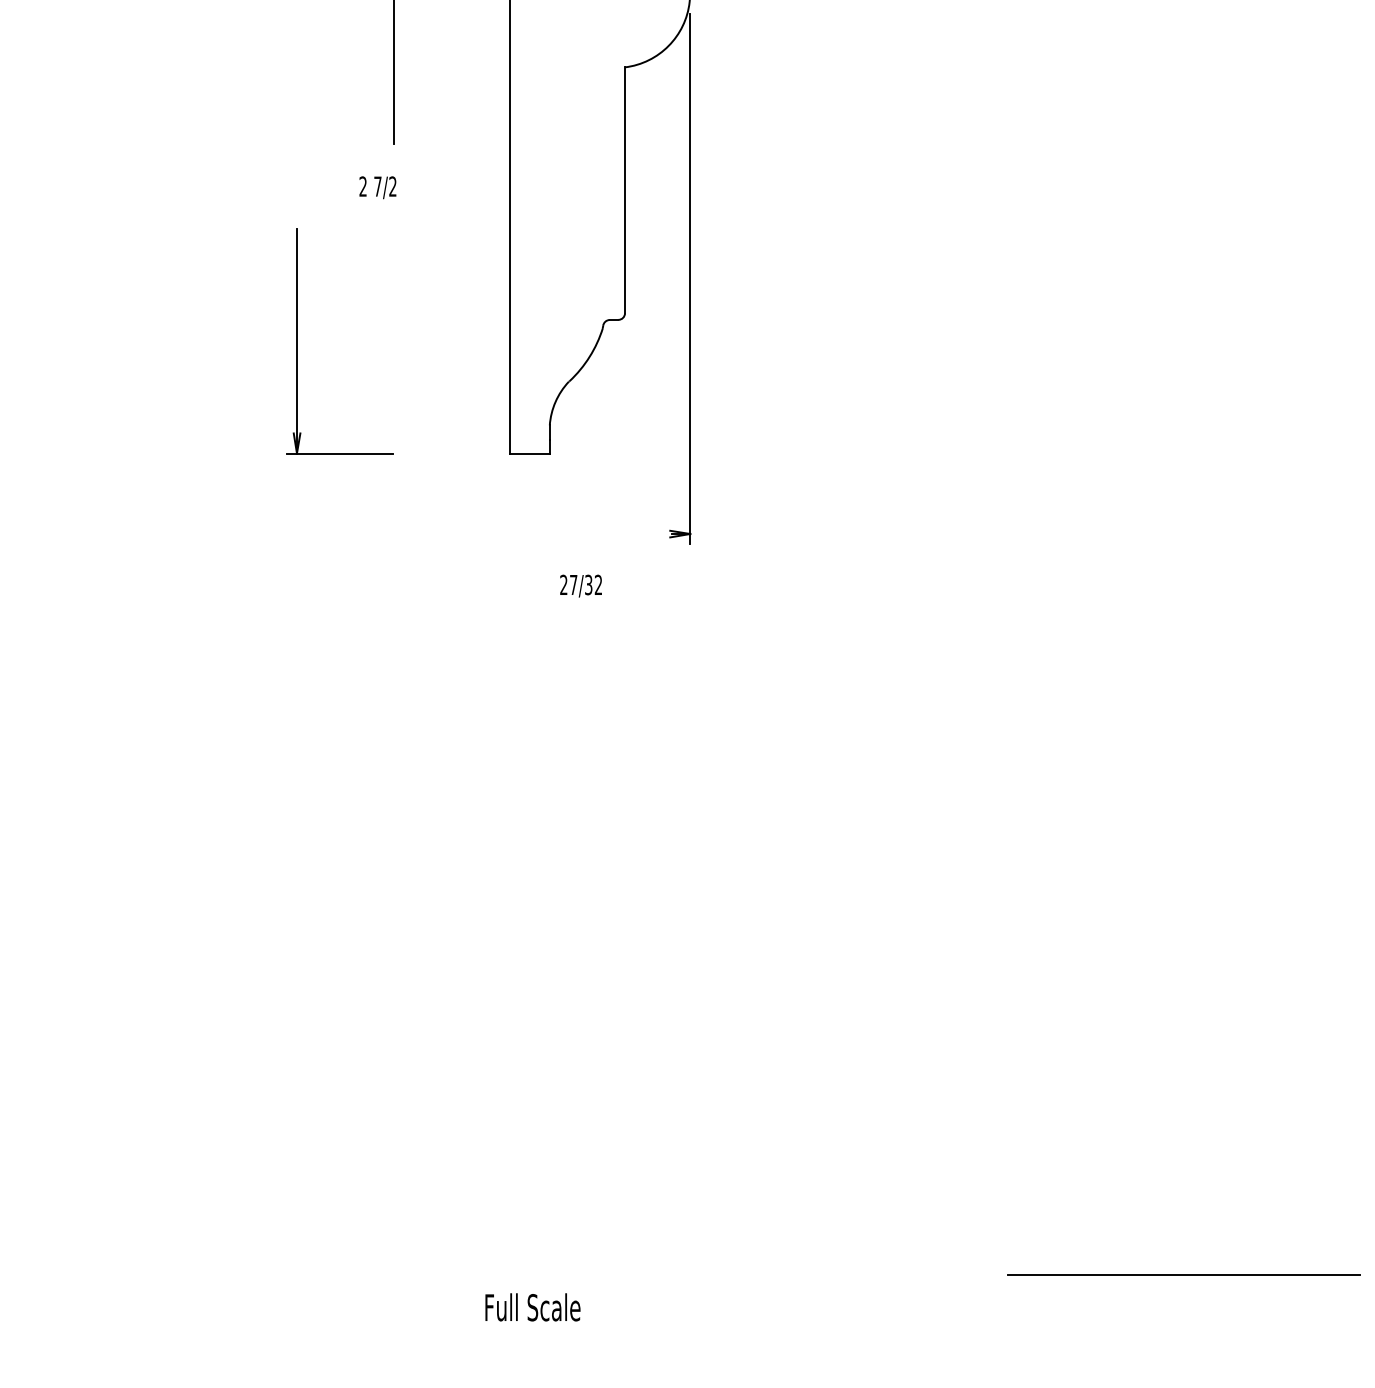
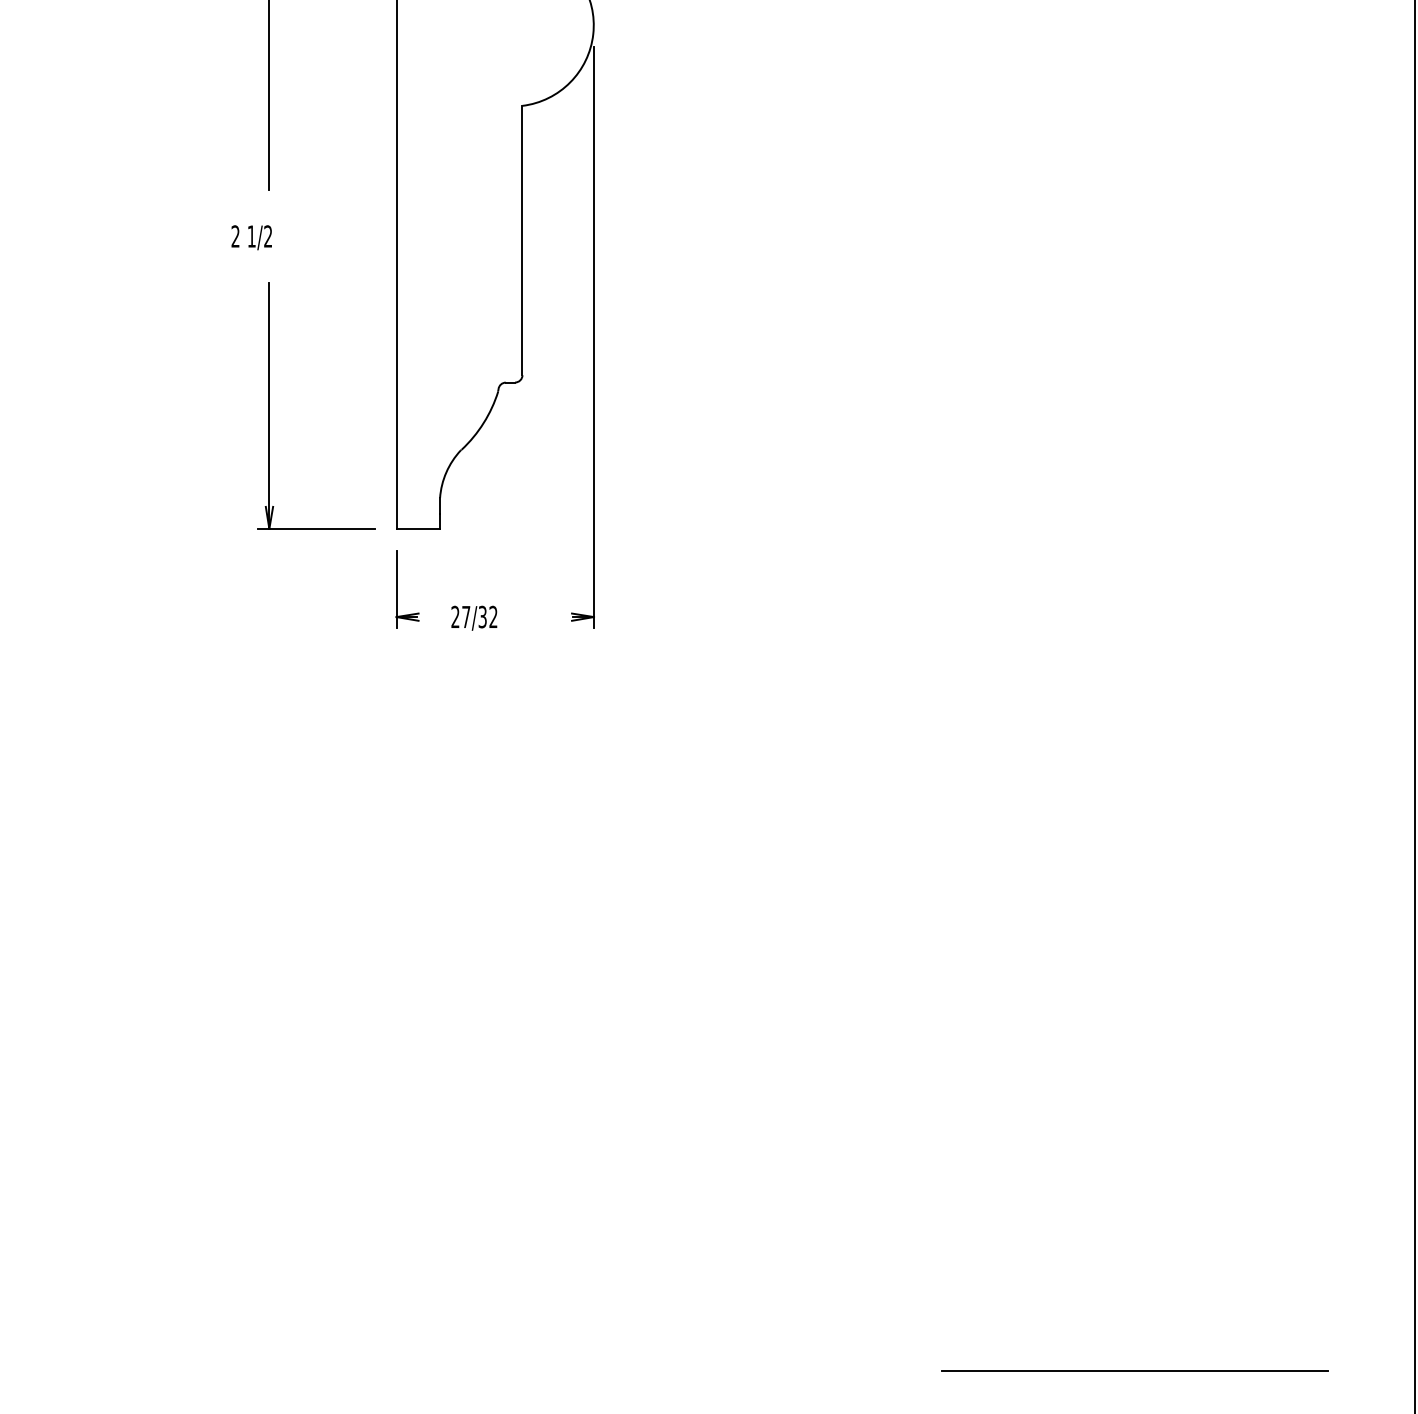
text: (377, 186) -> (251, 236), 7/2 -> 1/2
part: (297, 341) -> (269, 406), moved
part: (510, 508) -> (397, 589), added
text: (580, 585) -> (473, 617), moved
line: (1183, 1221) -> (1134, 1370), added

